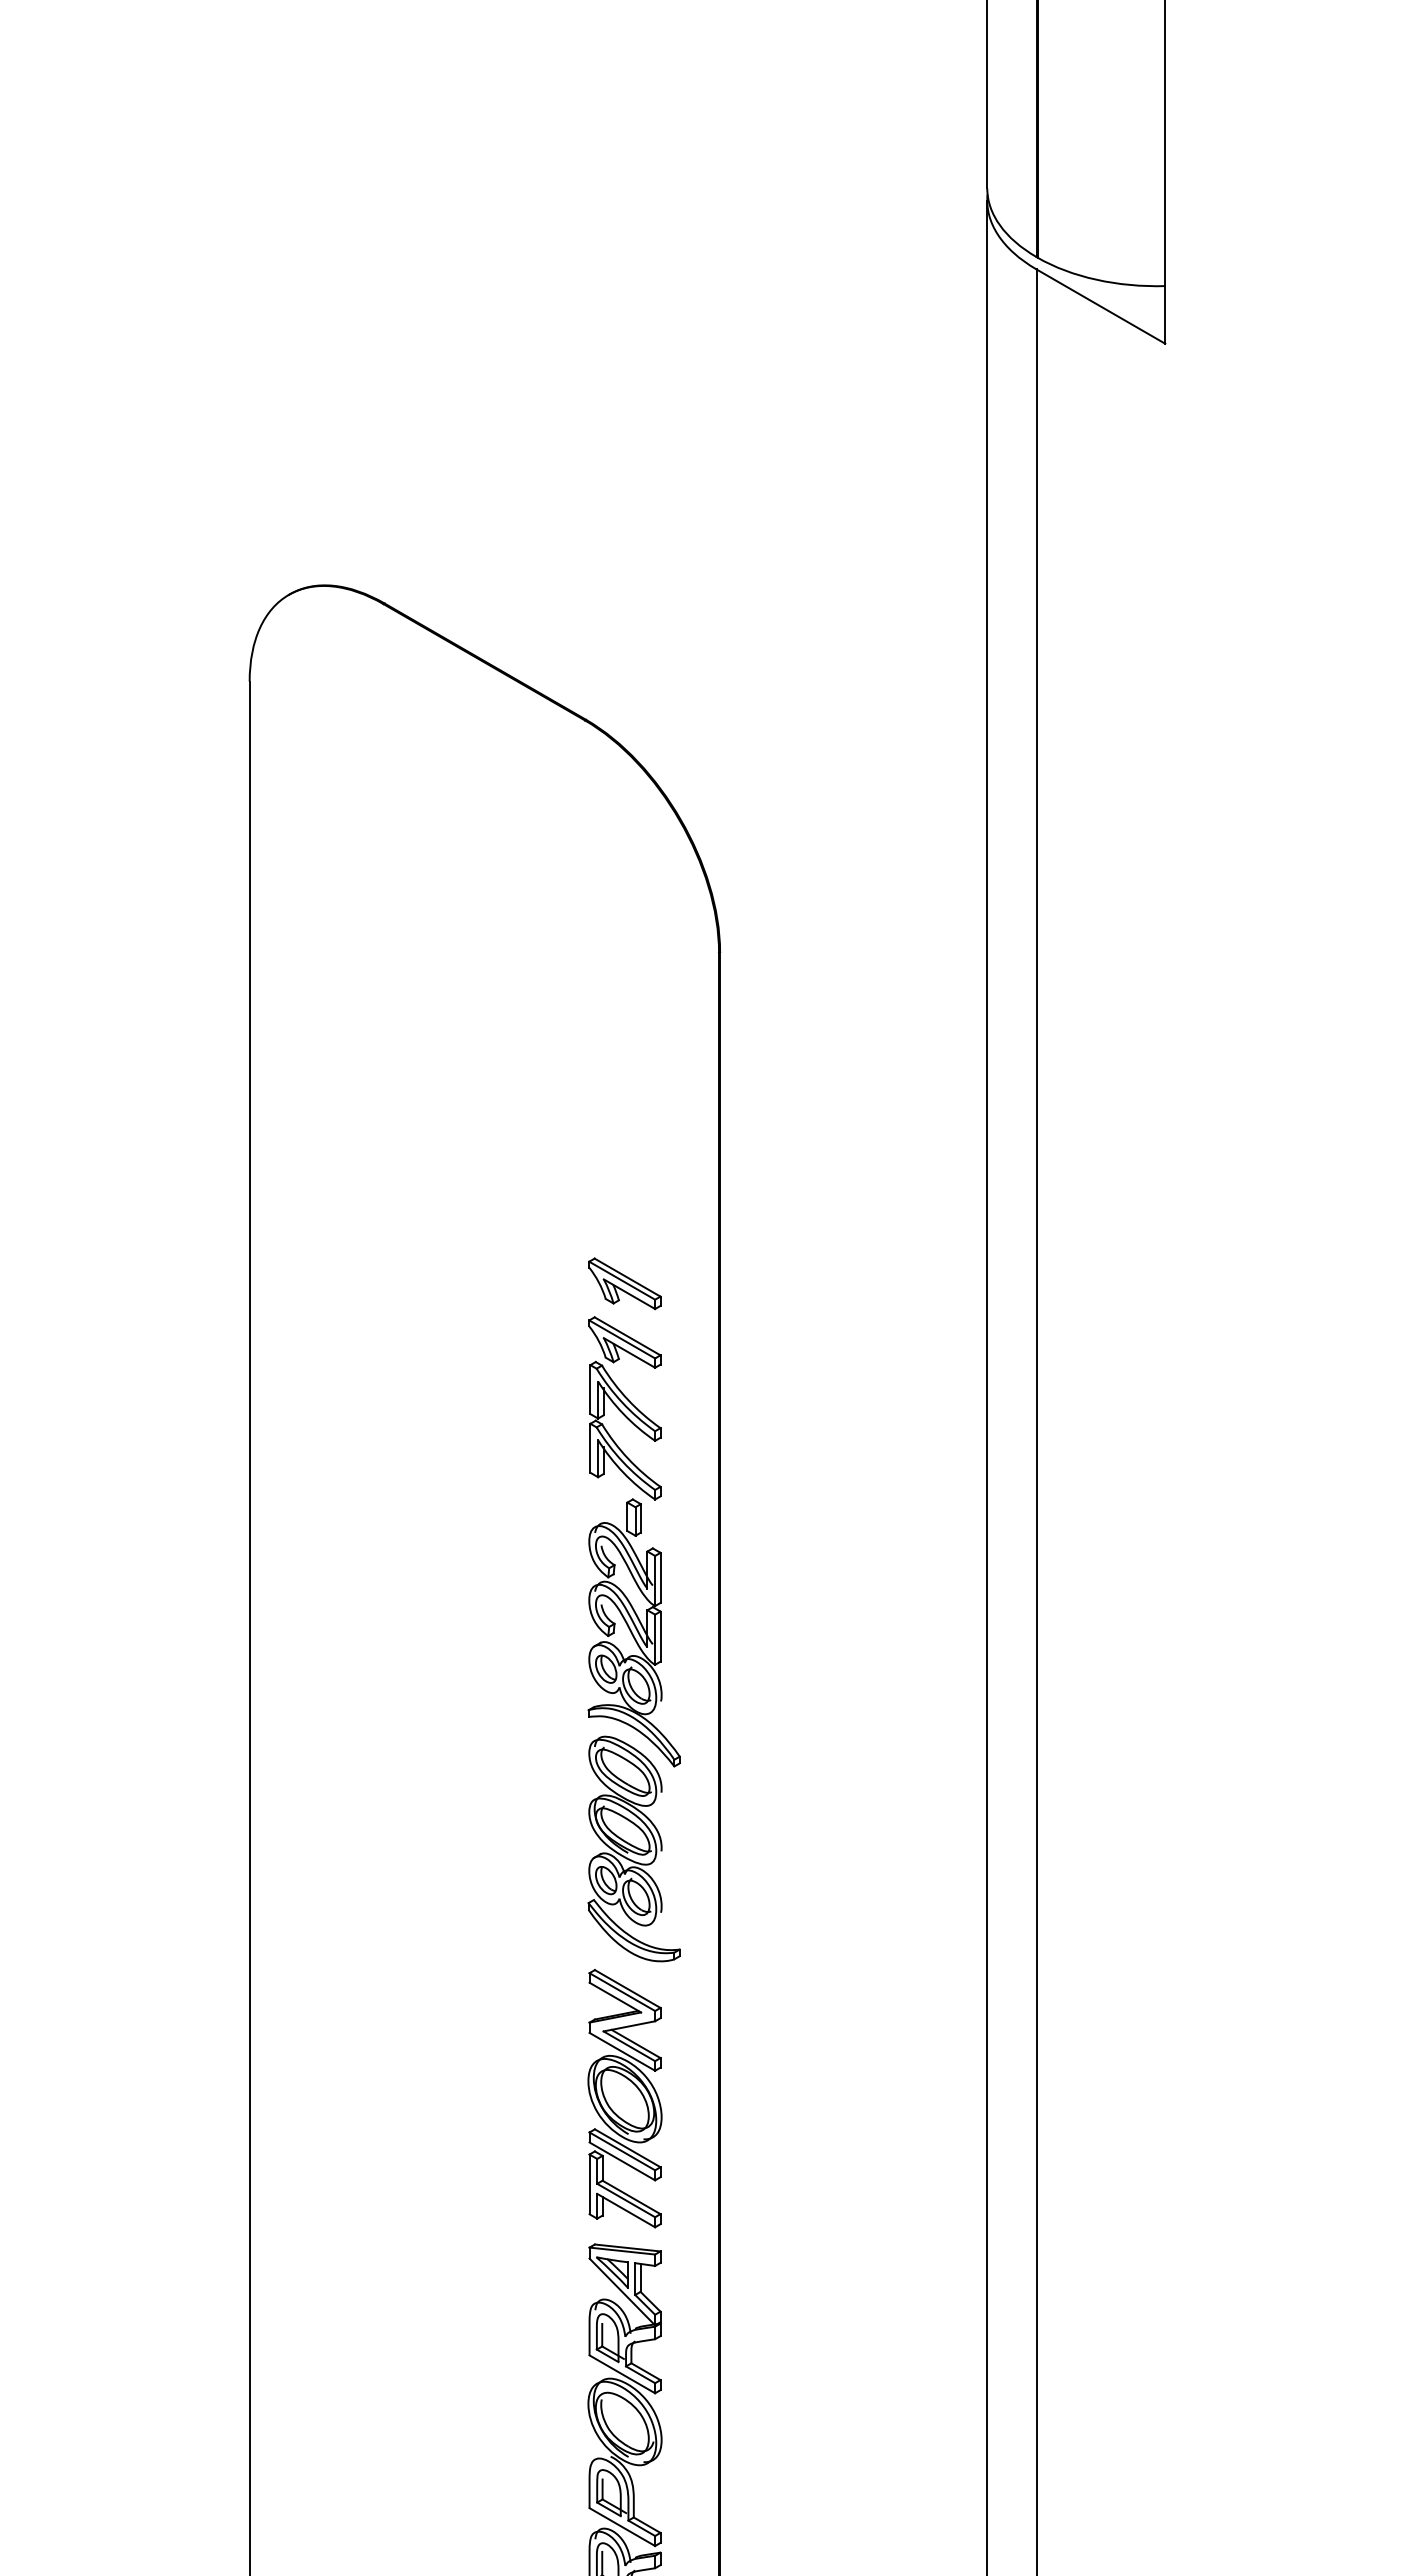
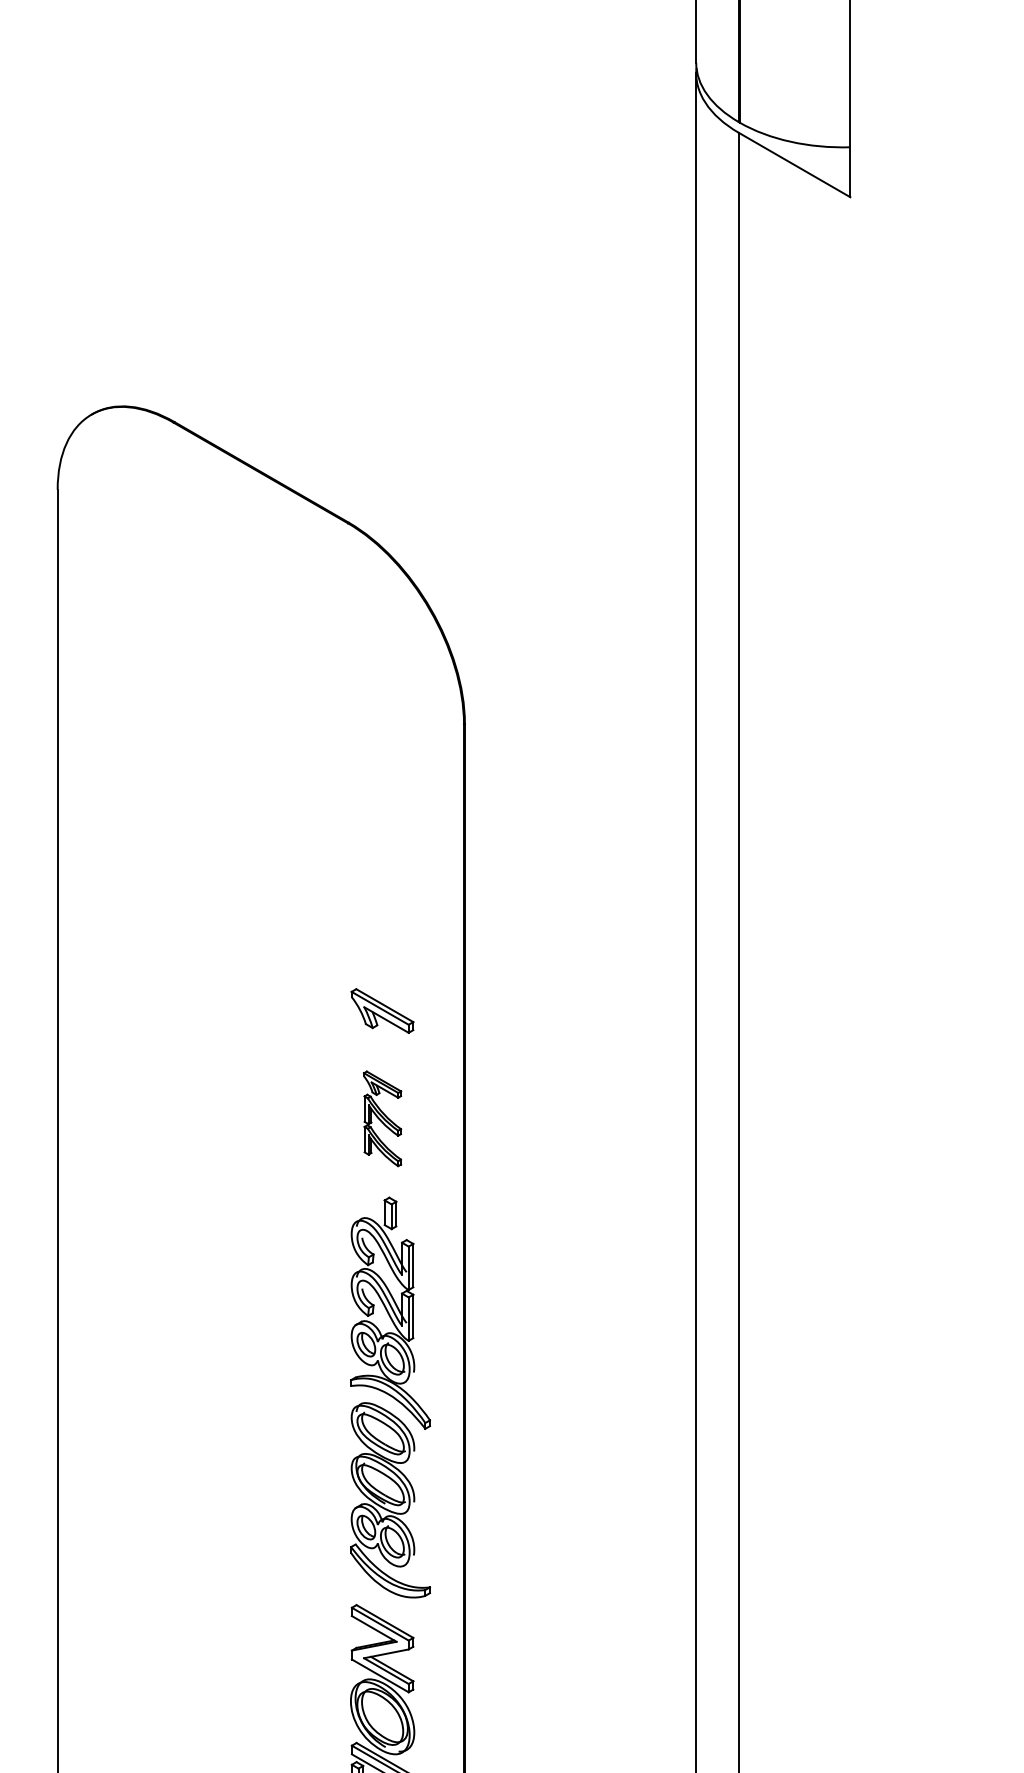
part: (624, 1408) -> (382, 1118), size x0.6

